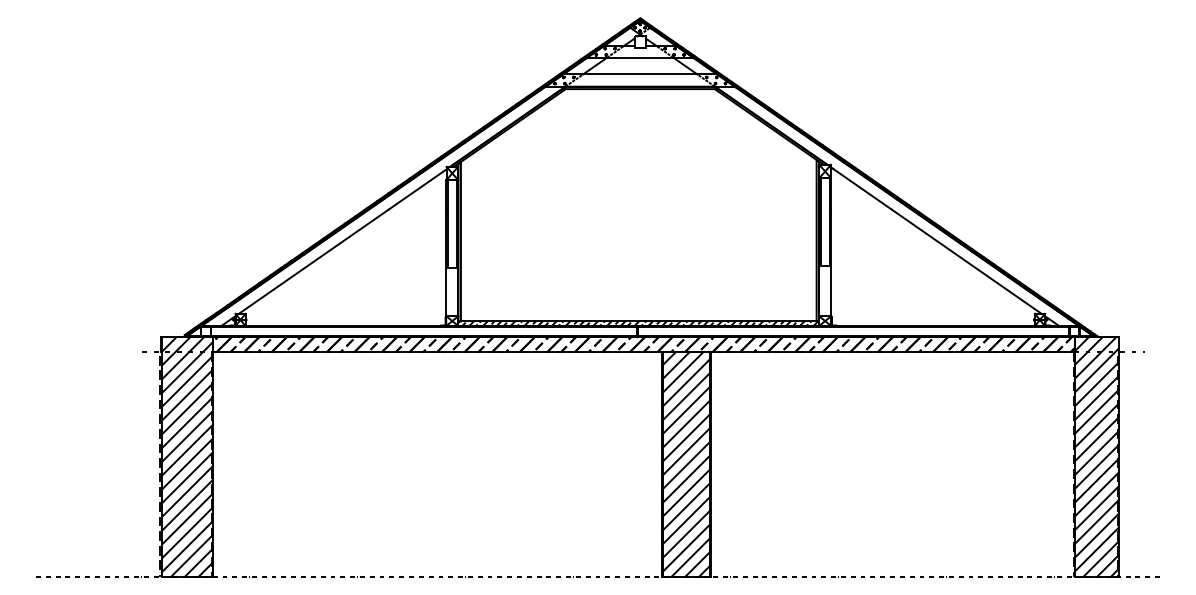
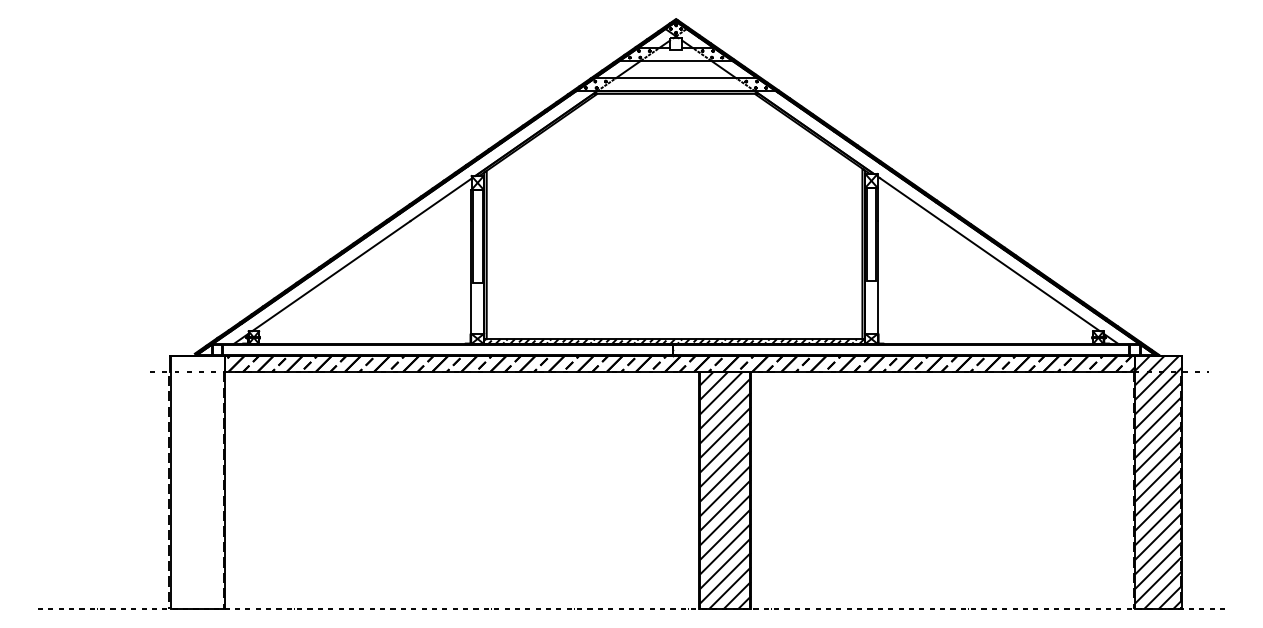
hatch: (188, 457) -> (198, 482), removed

